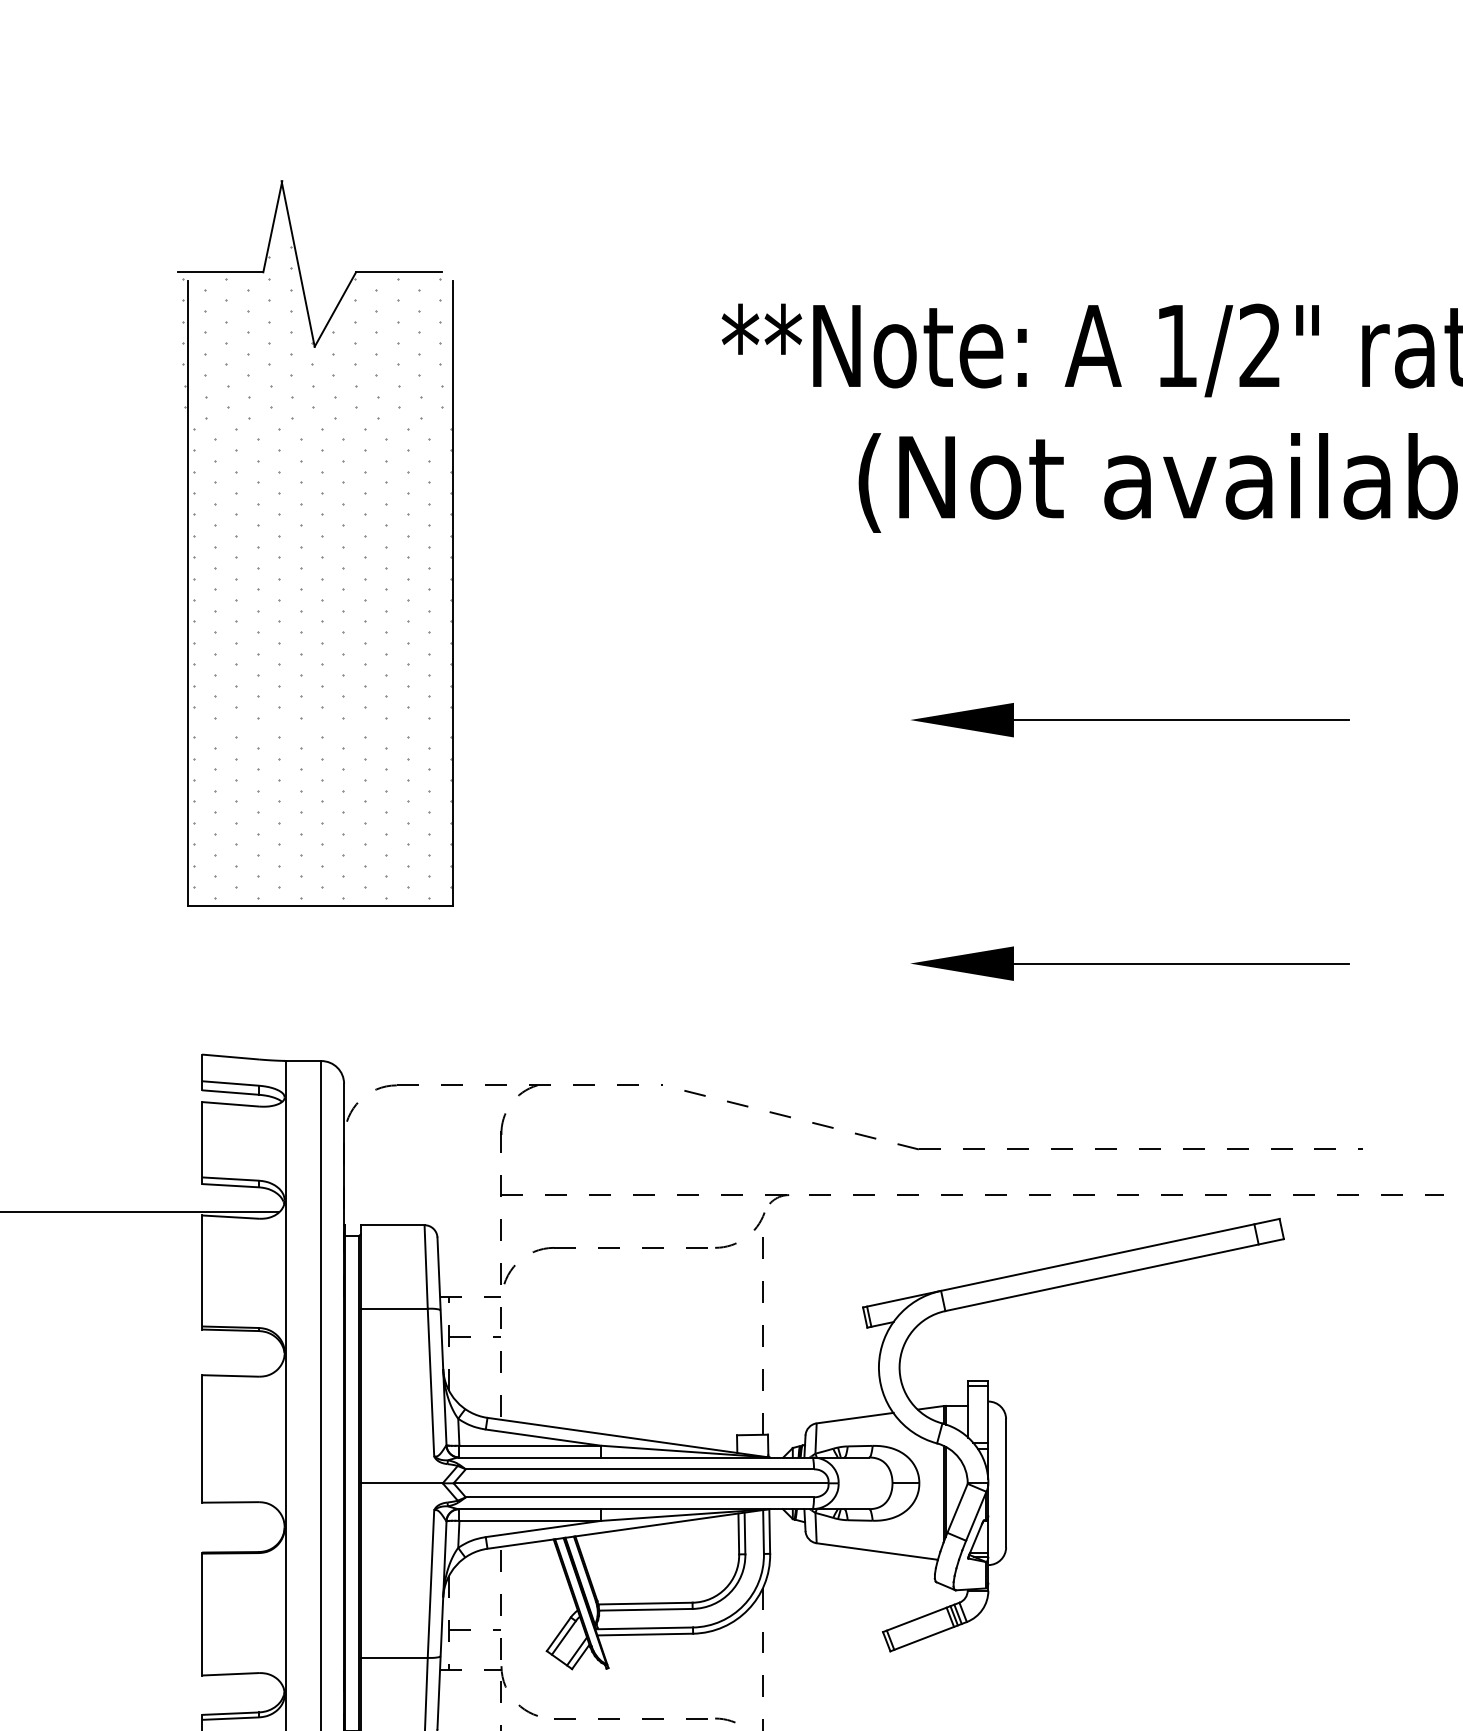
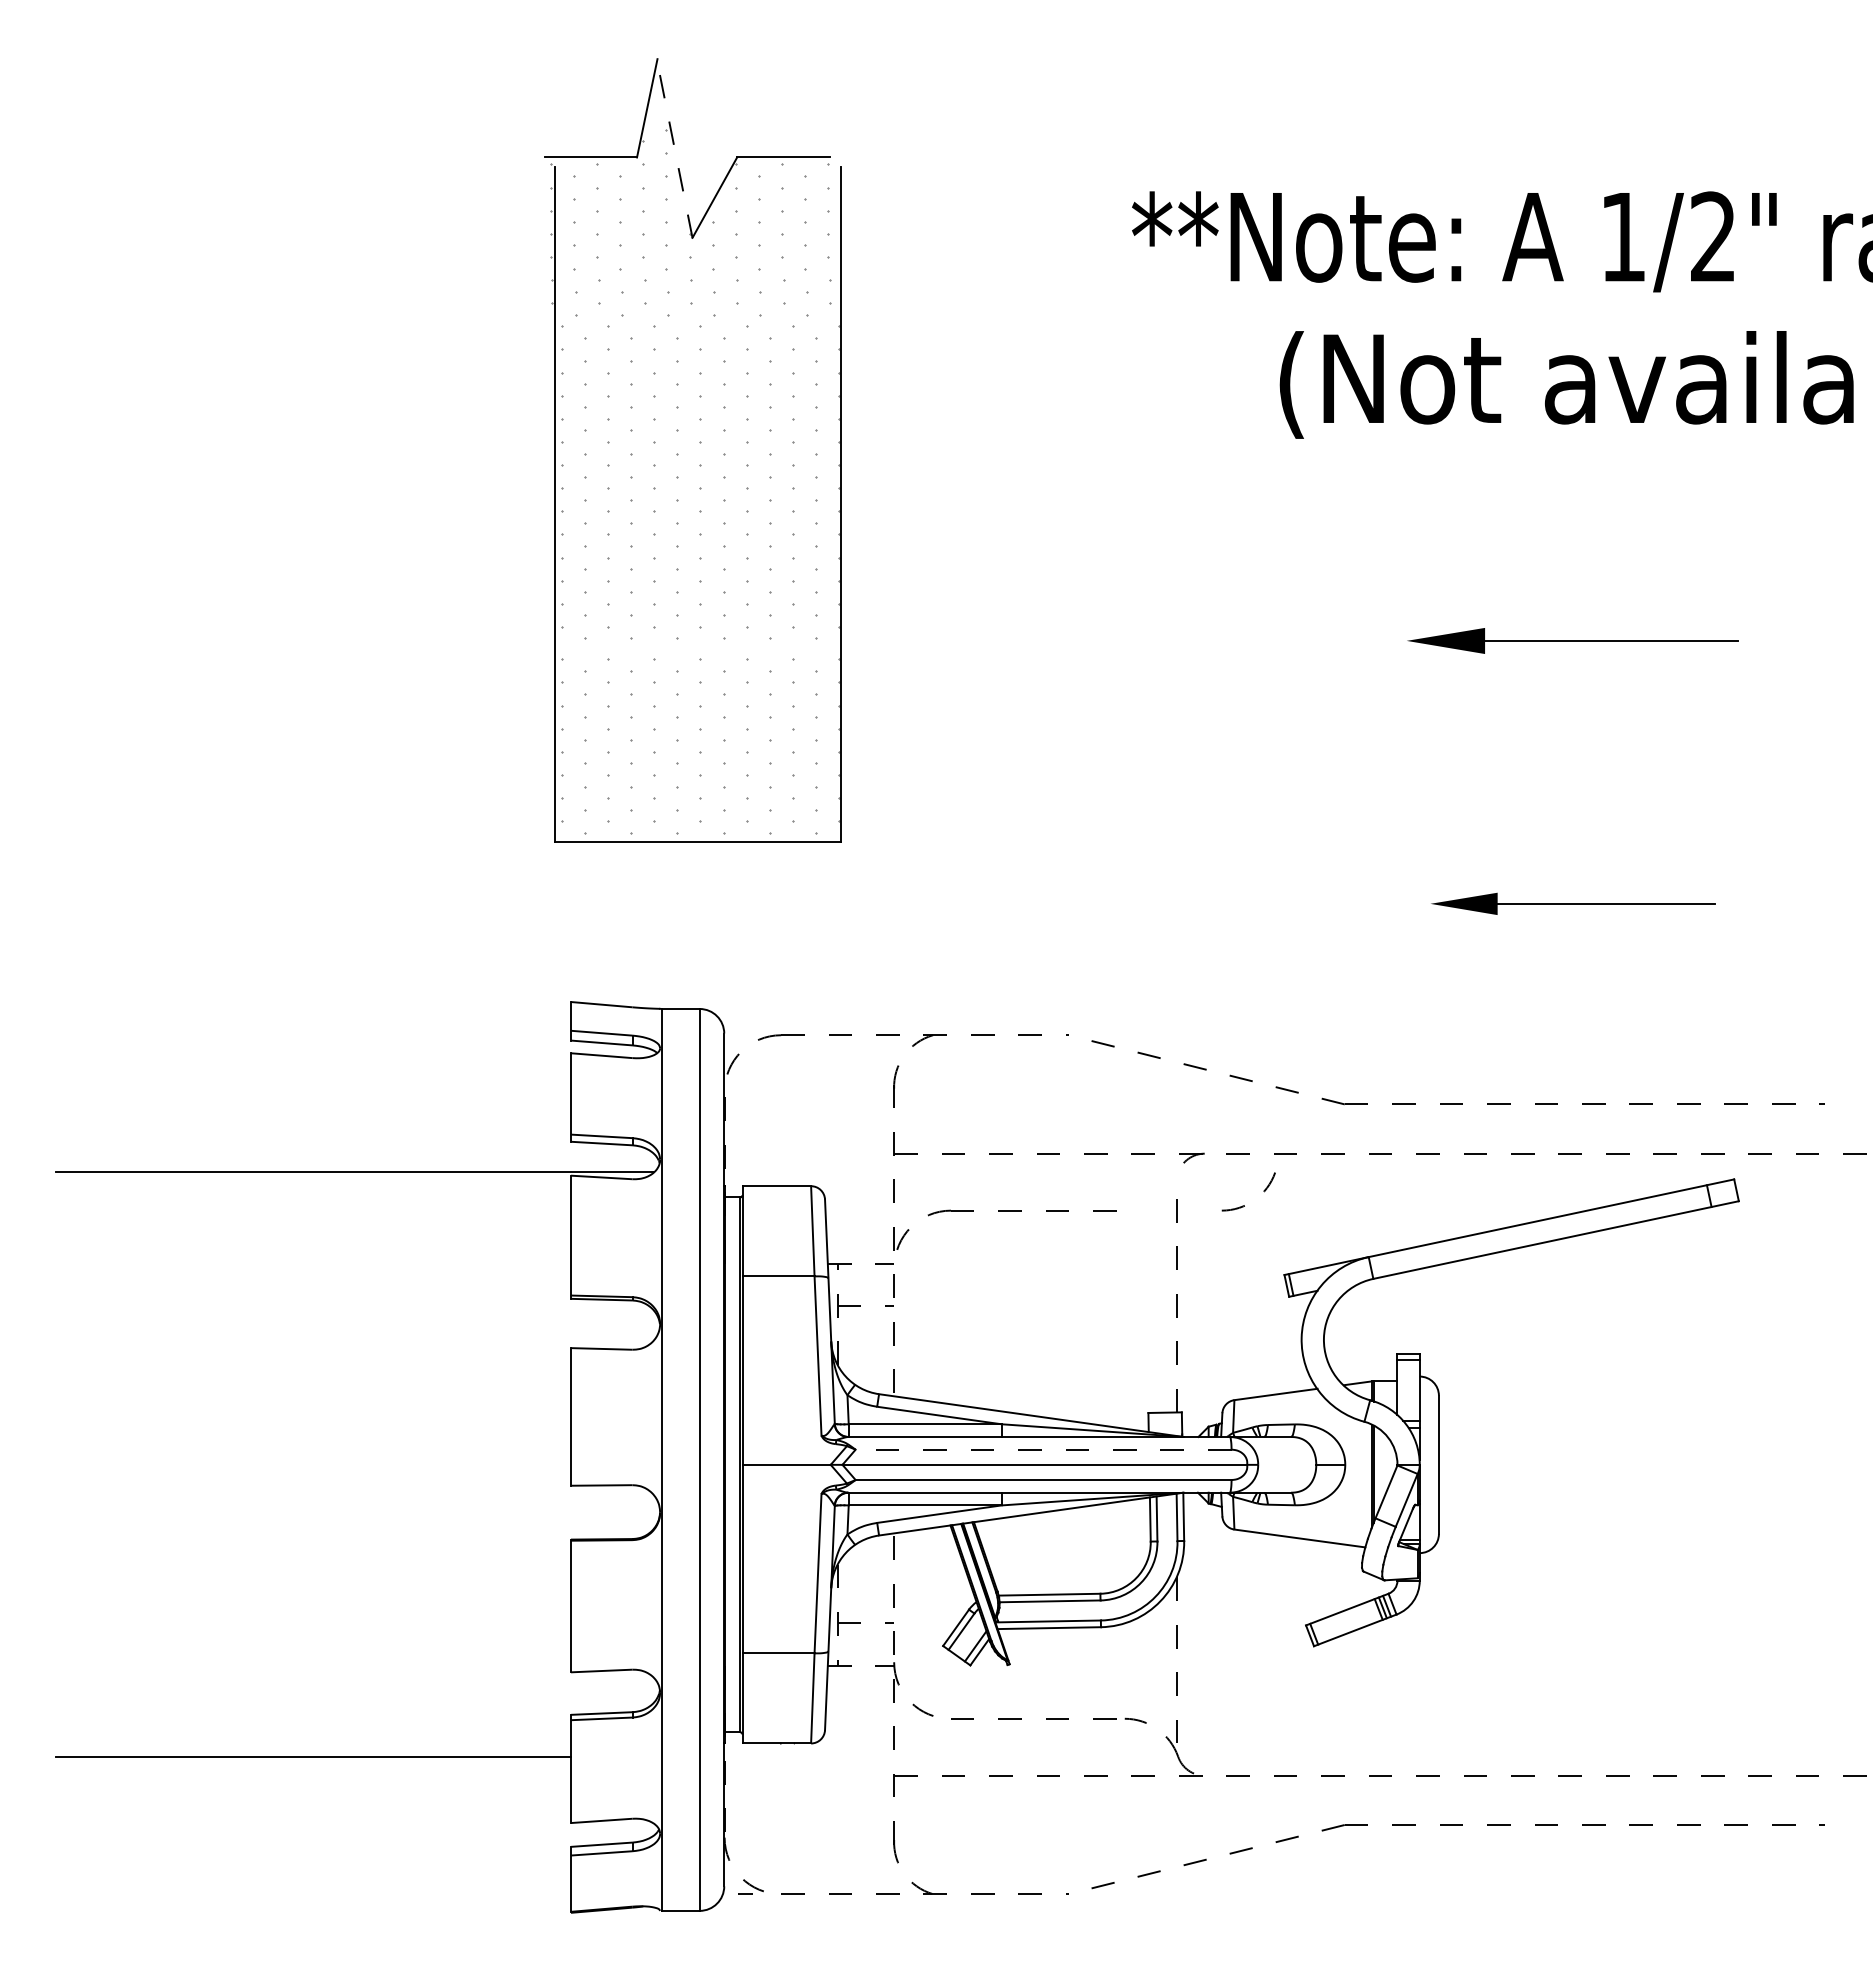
line: (298, 263) -> (674, 148), solid -> dashed
part: (1129, 719) -> (1572, 640), size x0.7
part: (1129, 963) -> (1572, 903), size x0.6
arc: (736, 1243) -> (1244, 1205), moved
line: (639, 1469) -> (1043, 1449), solid -> dashed

